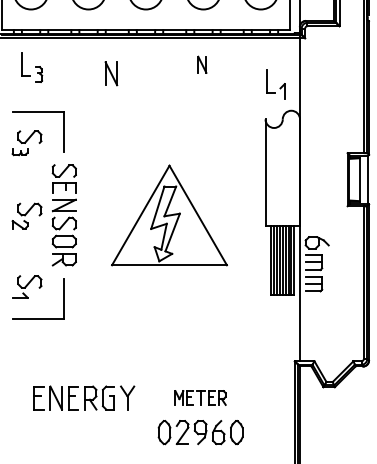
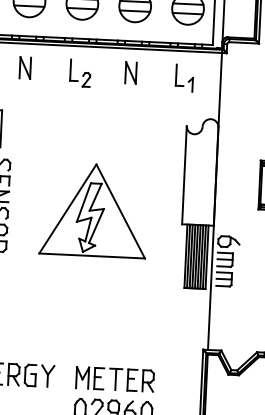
part: (202, 64) -> (131, 72), size x1.43
part: (147, 67) -> (80, 73), added
part: (111, 73) -> (25, 67), moved
part: (275, 84) -> (184, 78), moved
part: (200, 397) -> (114, 378), size x1.67

